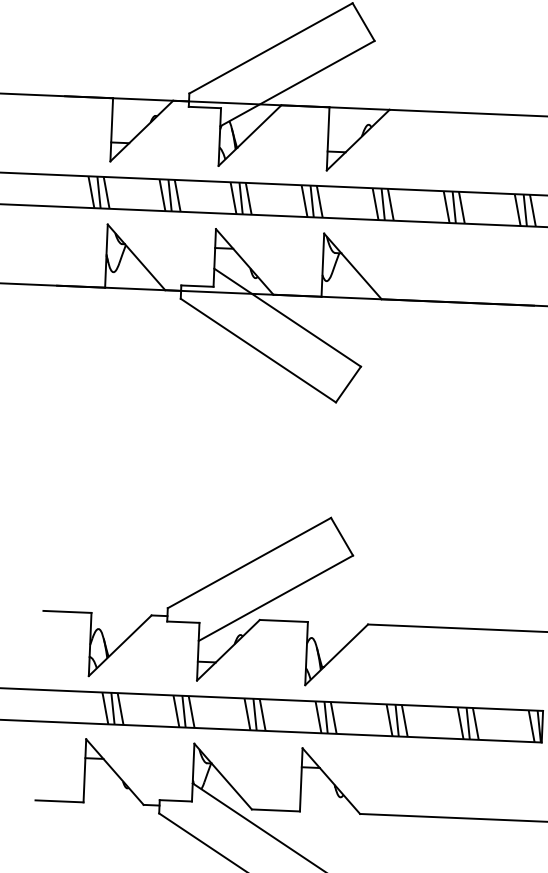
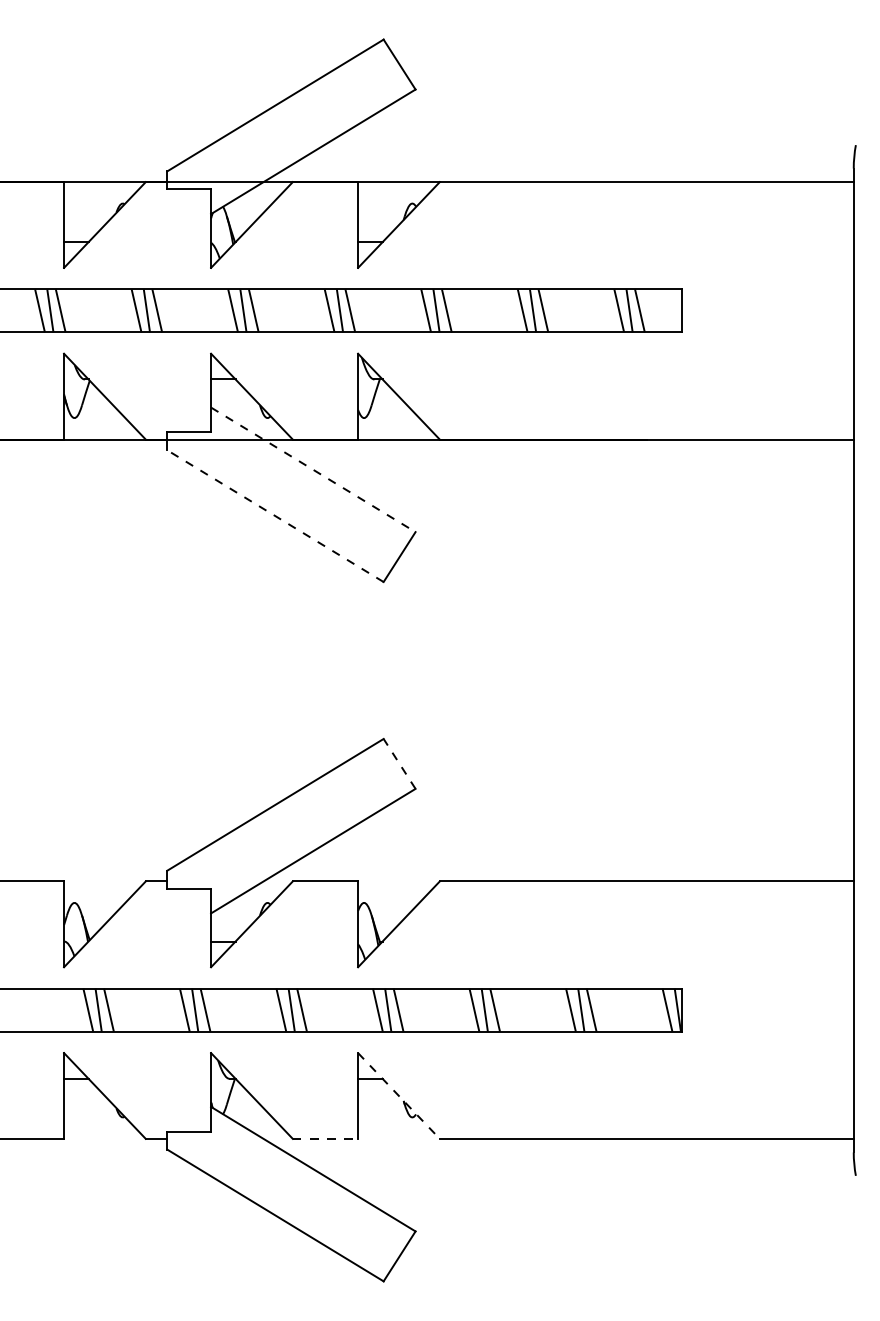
line: (287, 317) -> (313, 469), solid -> dashed
line: (258, 350) -> (275, 516), solid -> dashed
line: (342, 536) -> (399, 763), solid -> dashed
line: (331, 781) -> (399, 1096), solid -> dashed
line: (275, 810) -> (325, 1138), solid -> dashed

